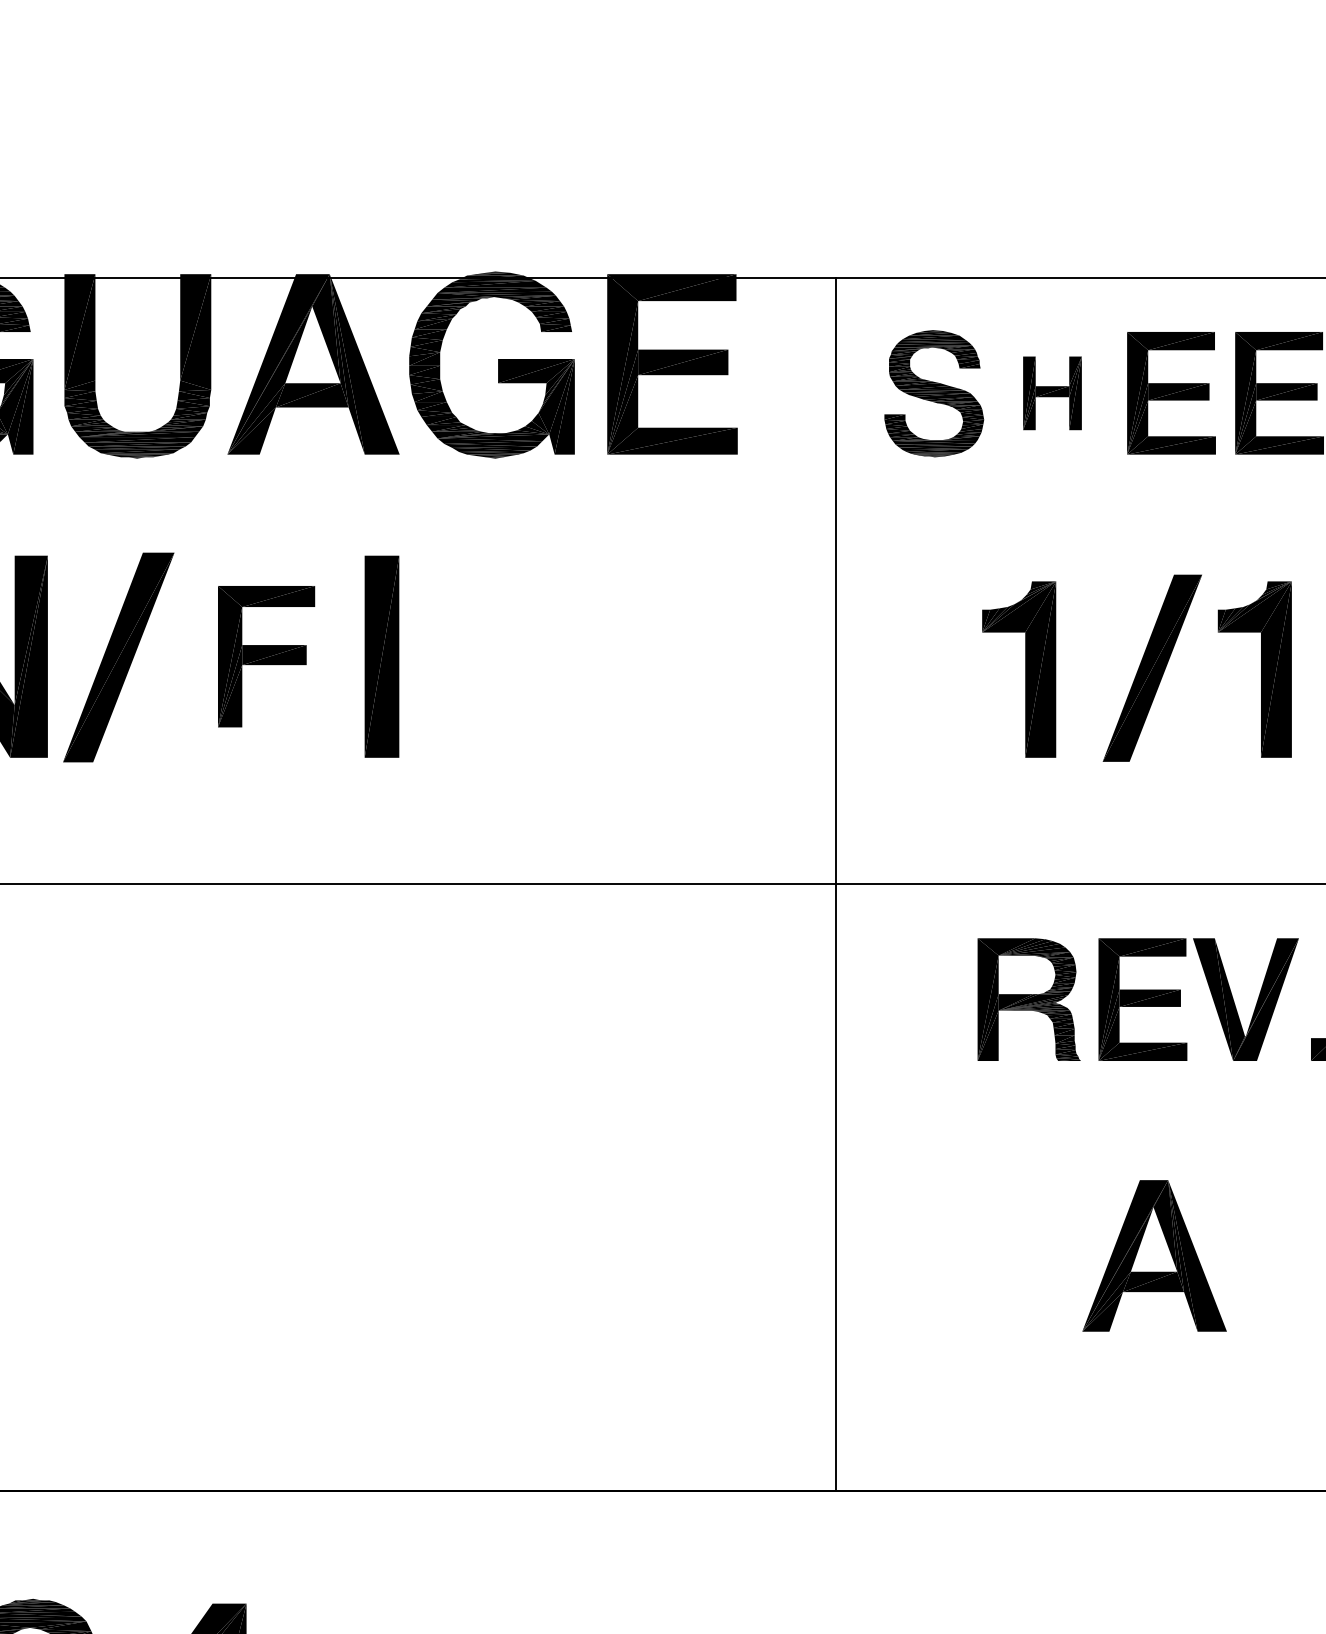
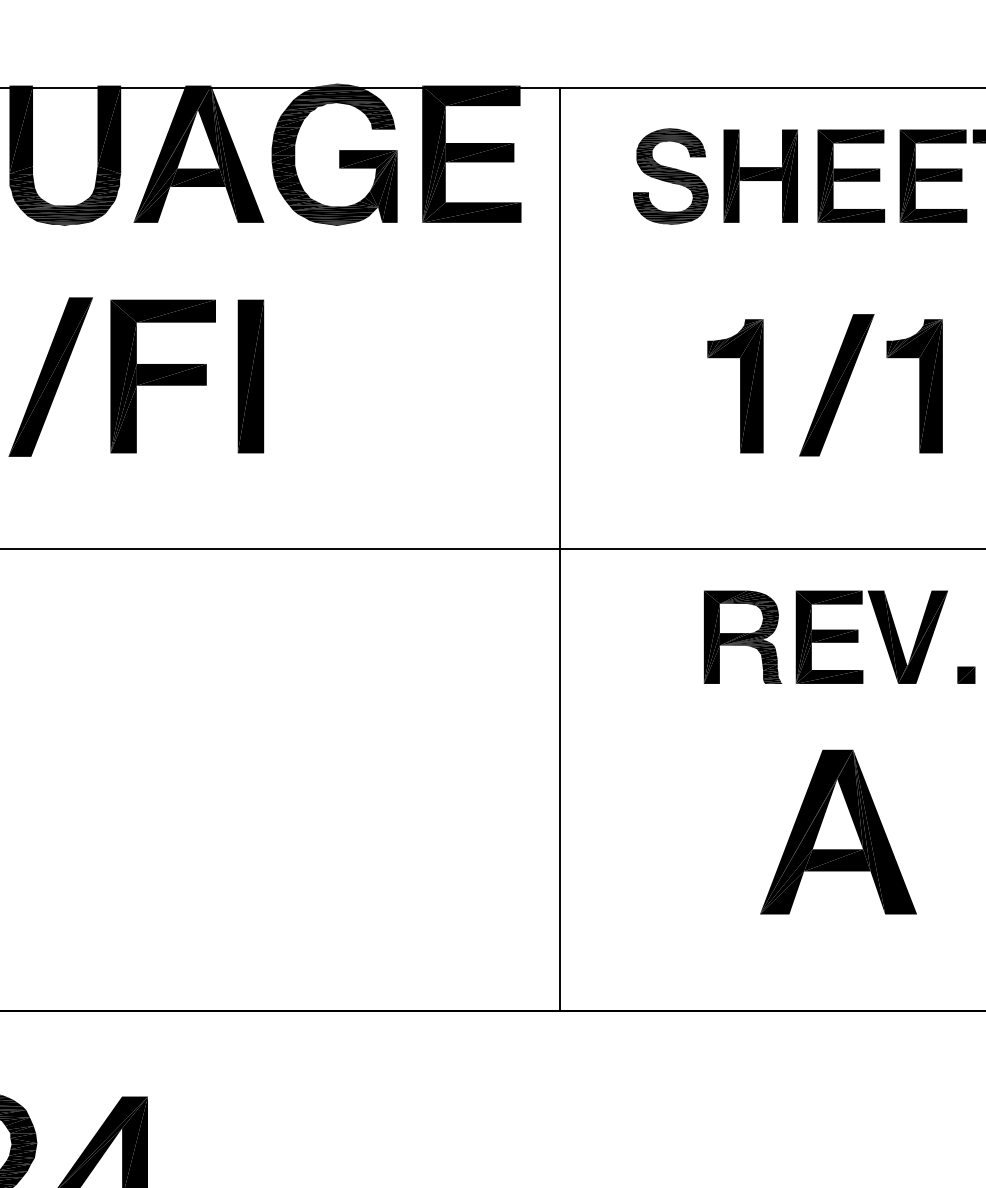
part: (1052, 393) -> (760, 176), size x1.67
part: (266, 656) -> (163, 376), size x1.43
line: (835, 883) -> (560, 548), moved
part: (1154, 1255) -> (838, 831), size x1.43

